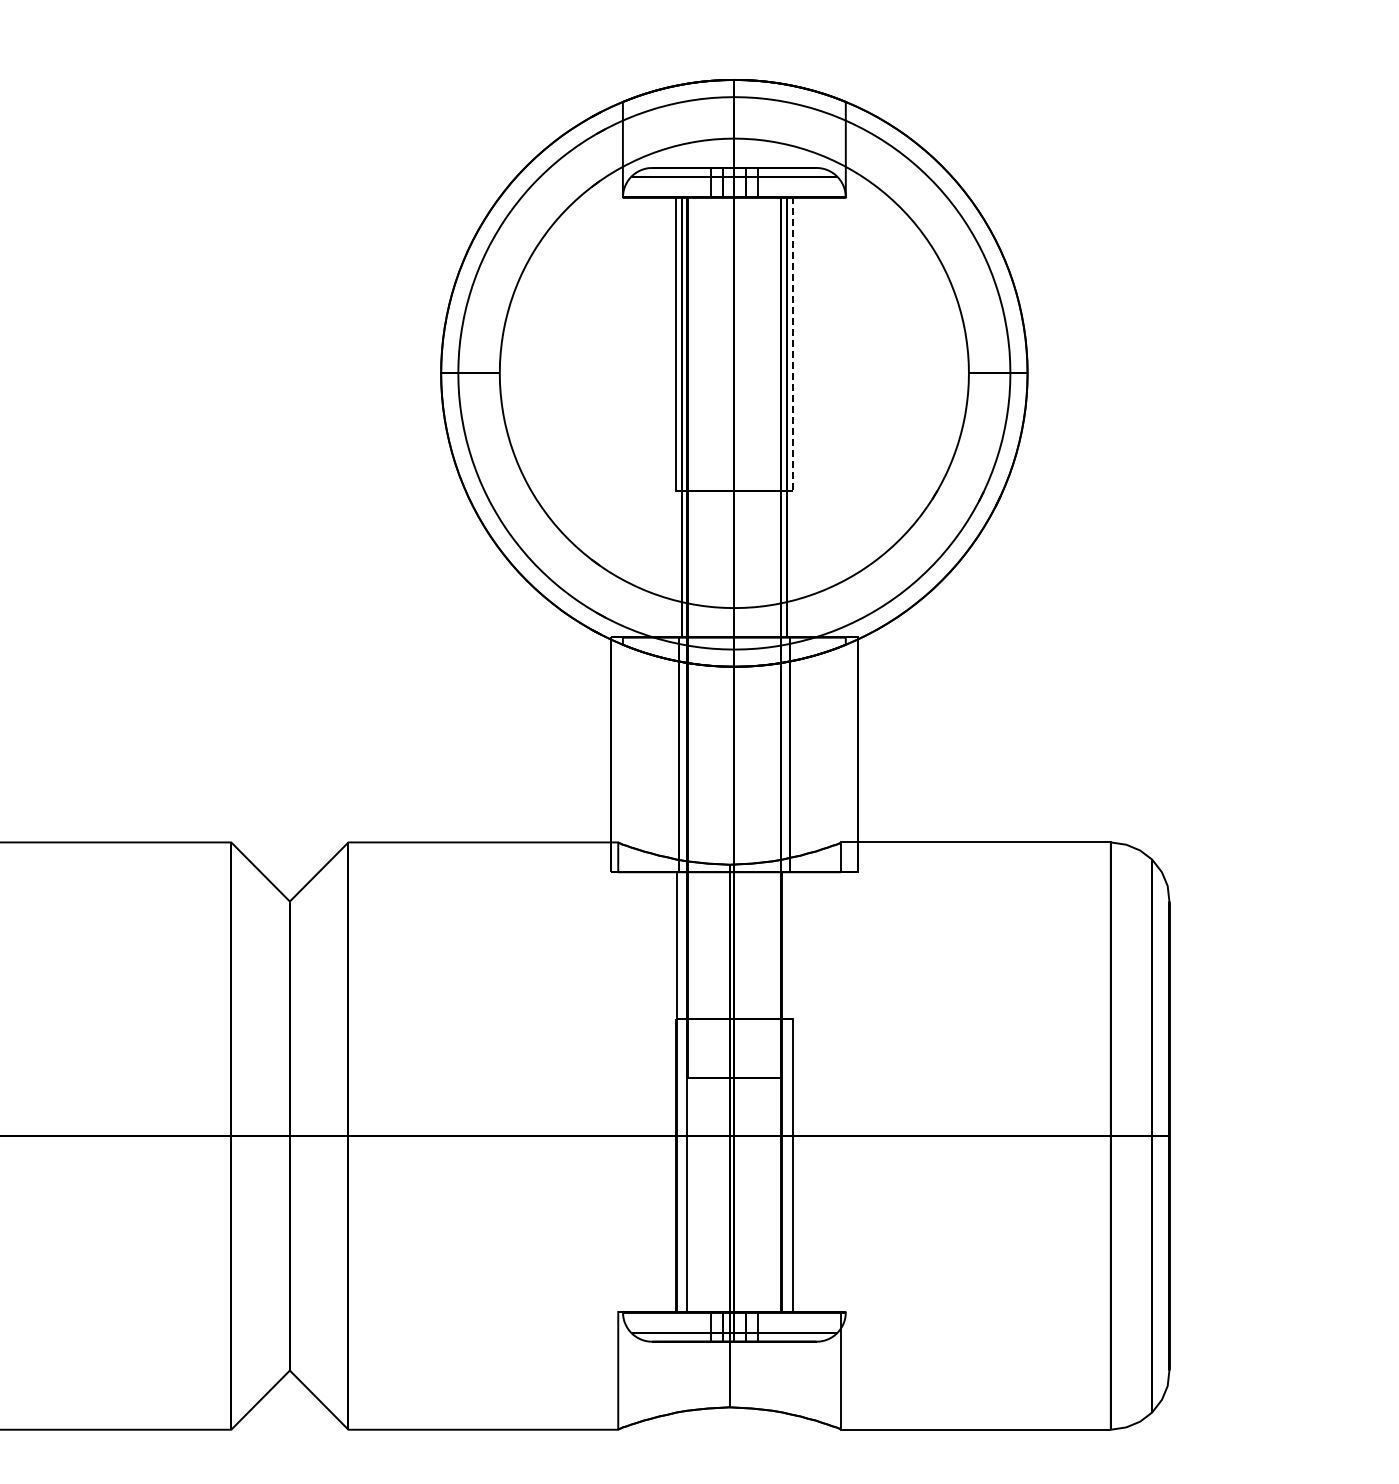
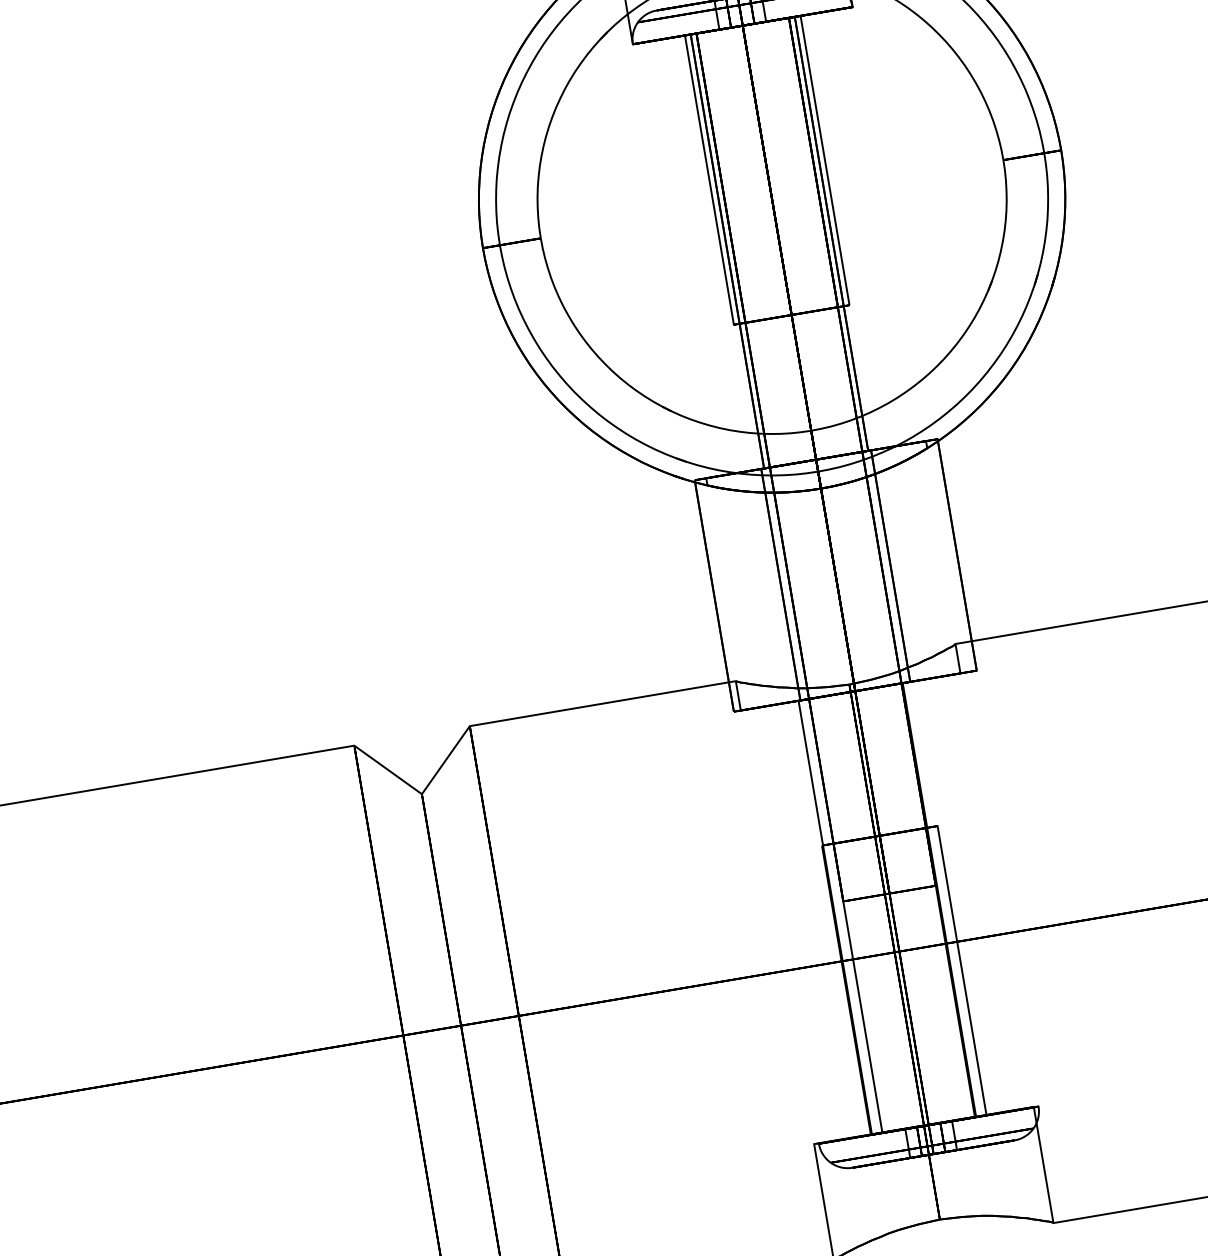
line: (793, 344) -> (825, 160), dashed -> solid

